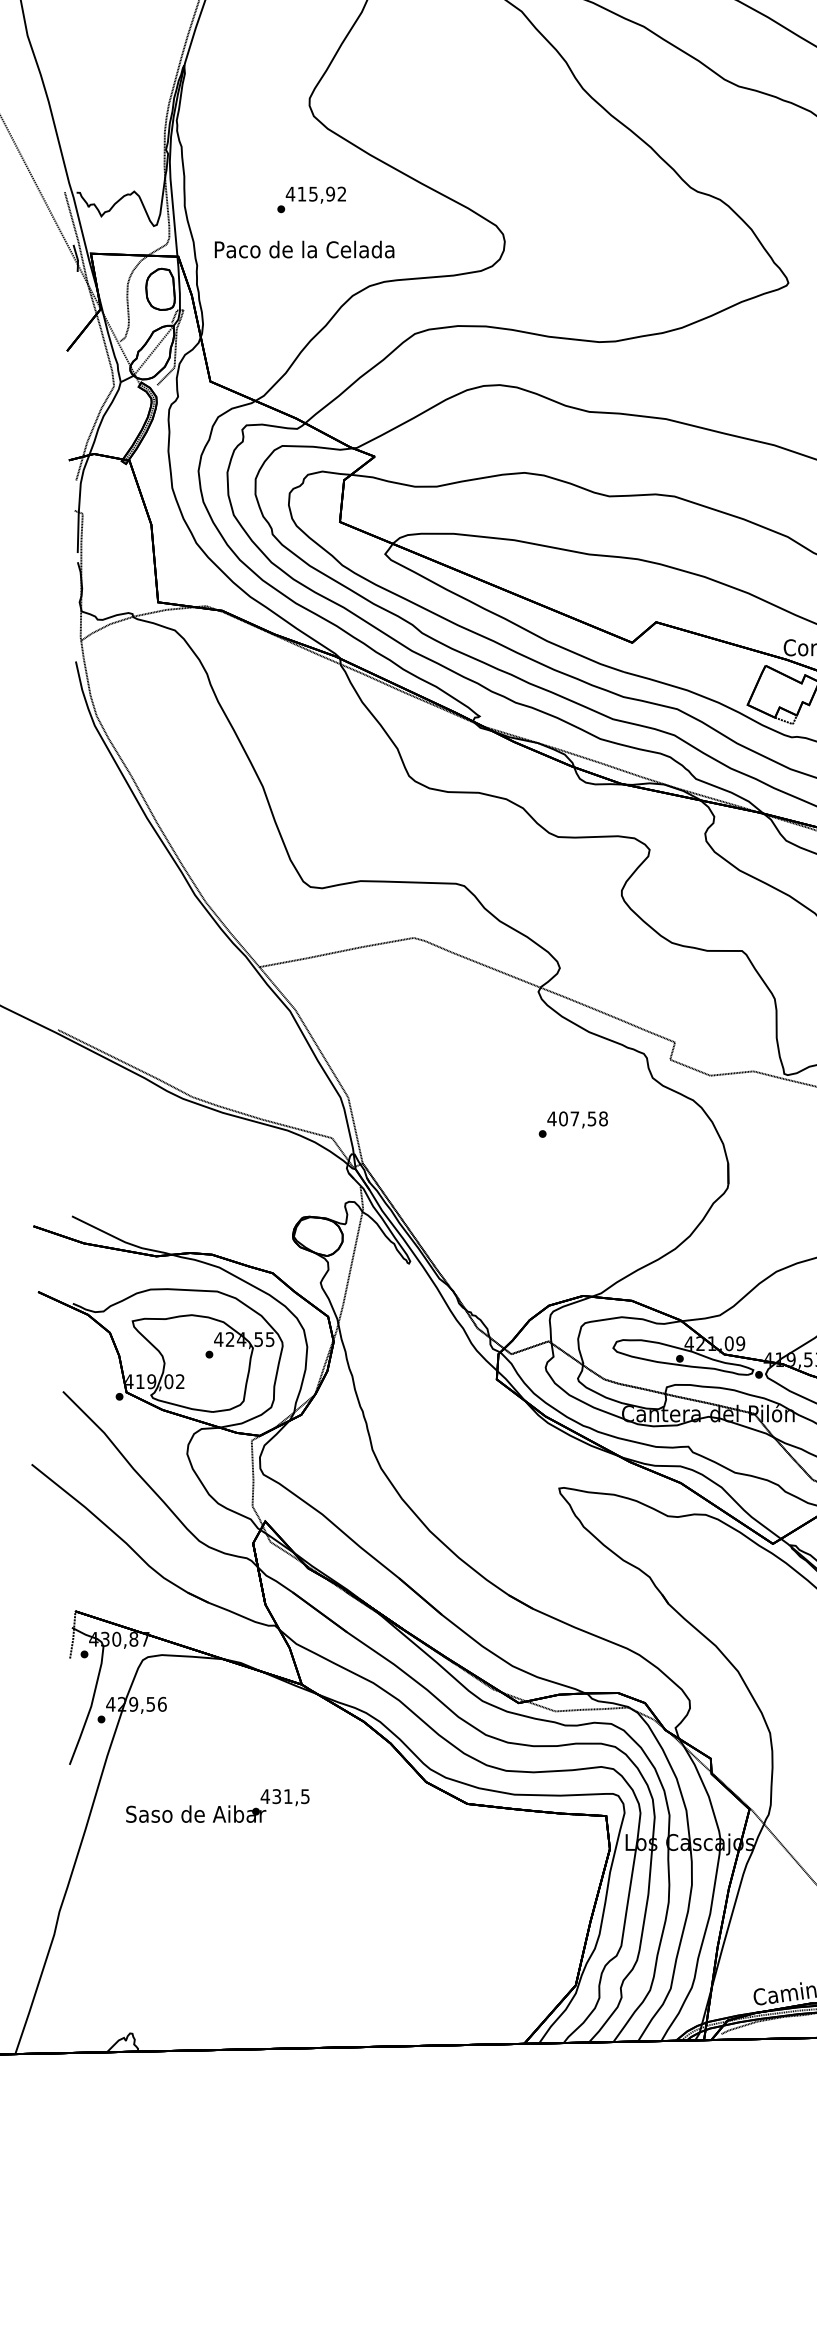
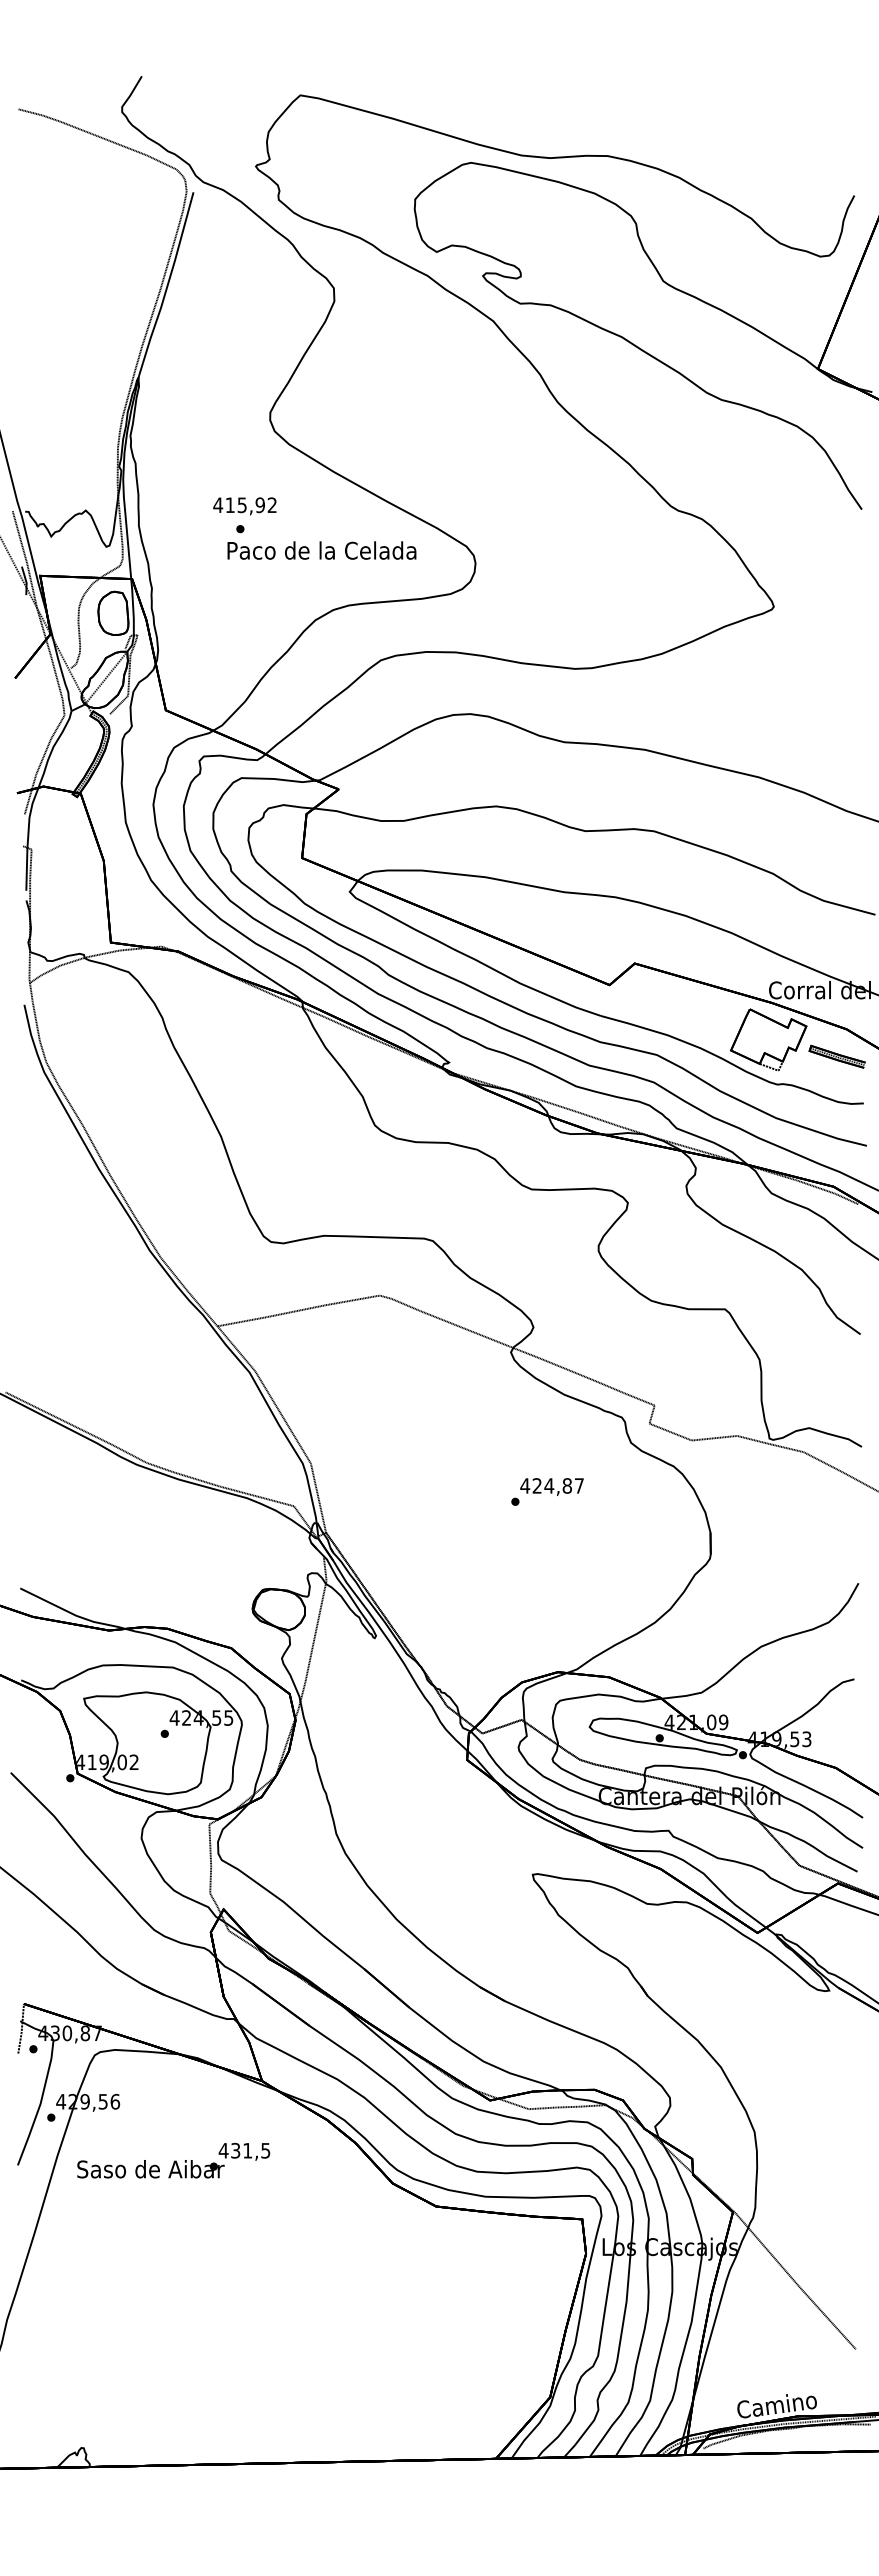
text: (315, 195) -> (244, 506), moved
text: (304, 249) -> (321, 550), moved
text: (583, 1118) -> (558, 1485), 407,58 -> 424,87
text: (217, 1805) -> (173, 2160), moved

